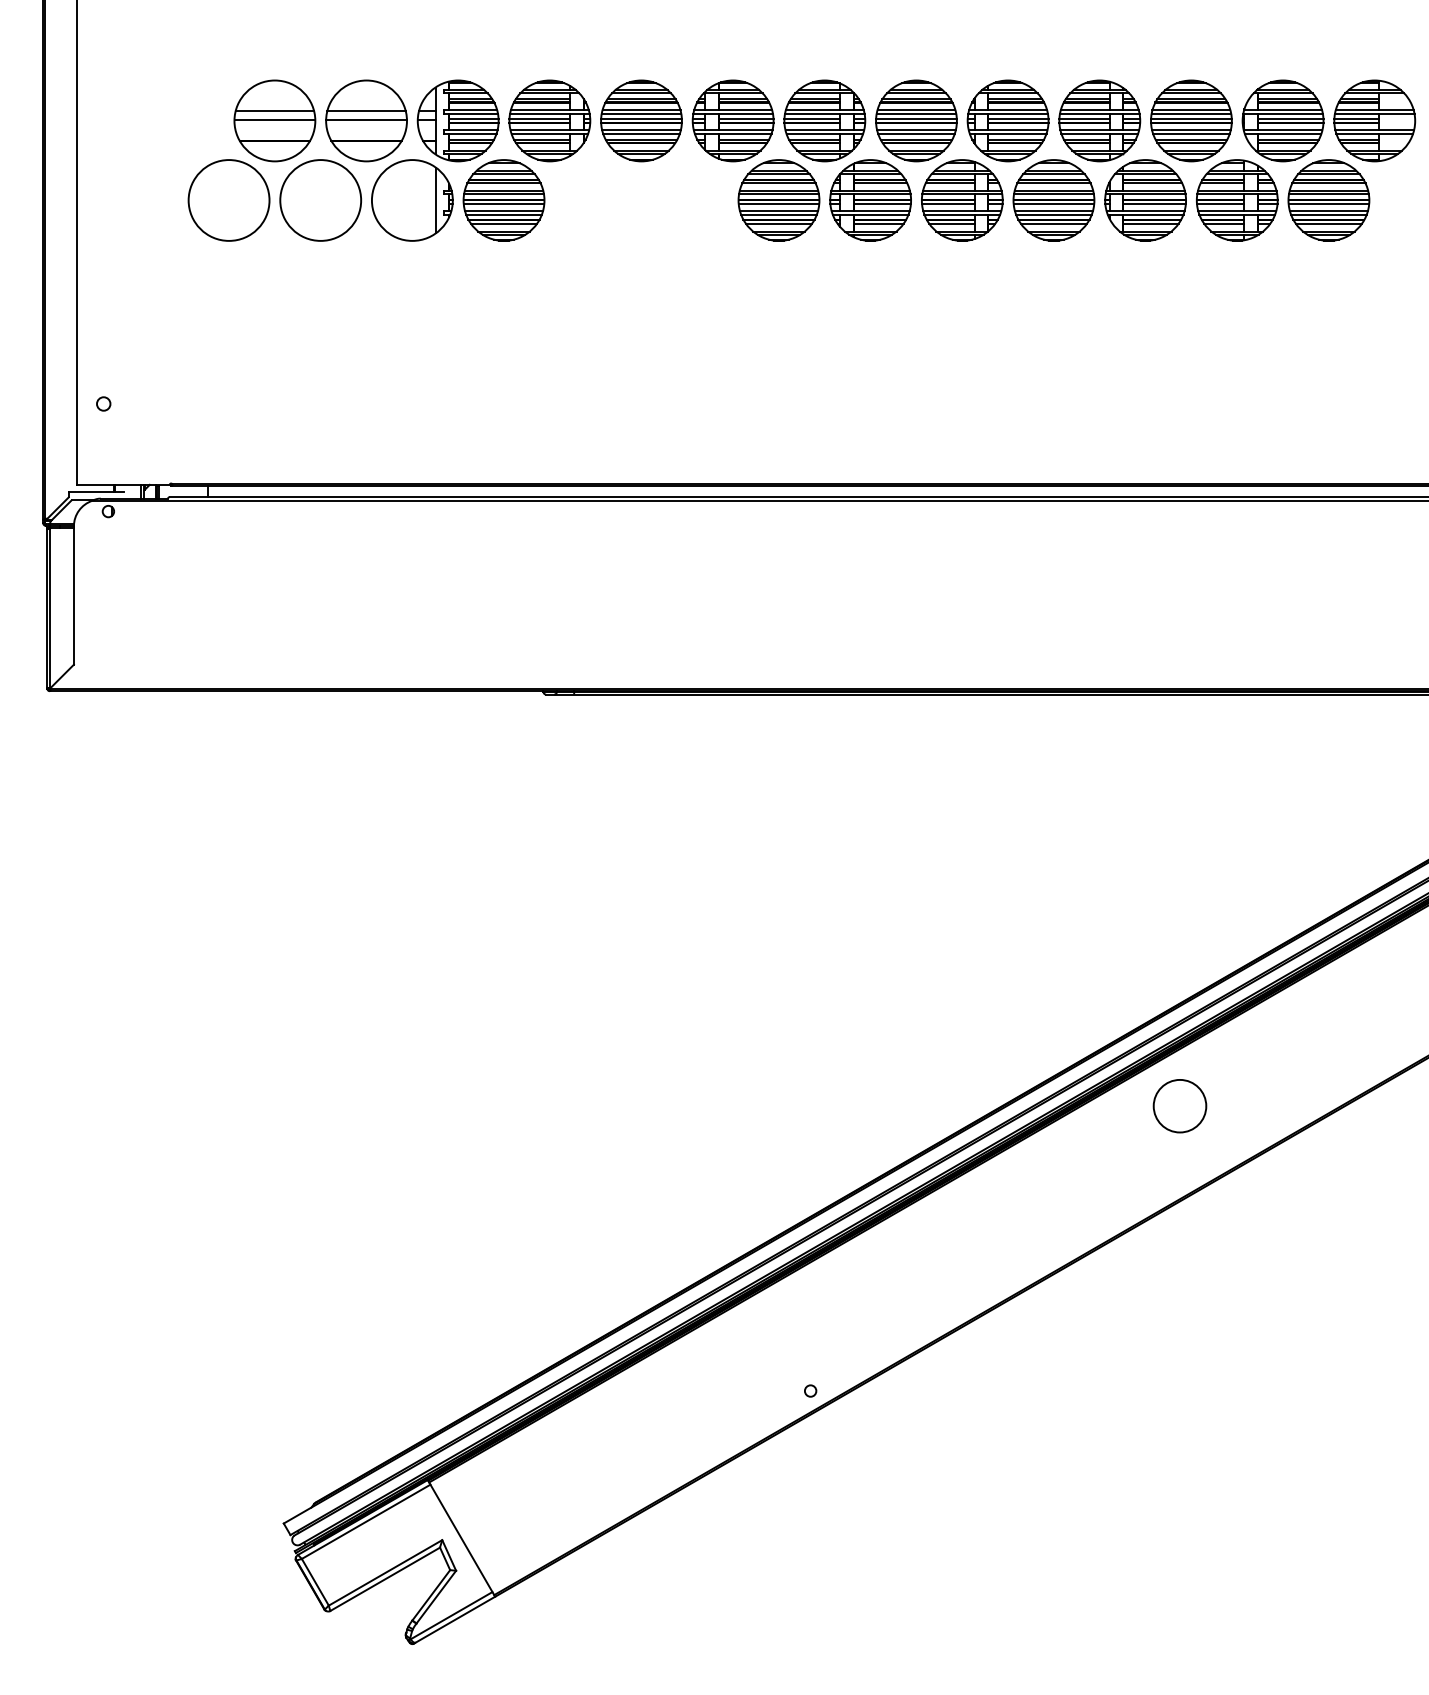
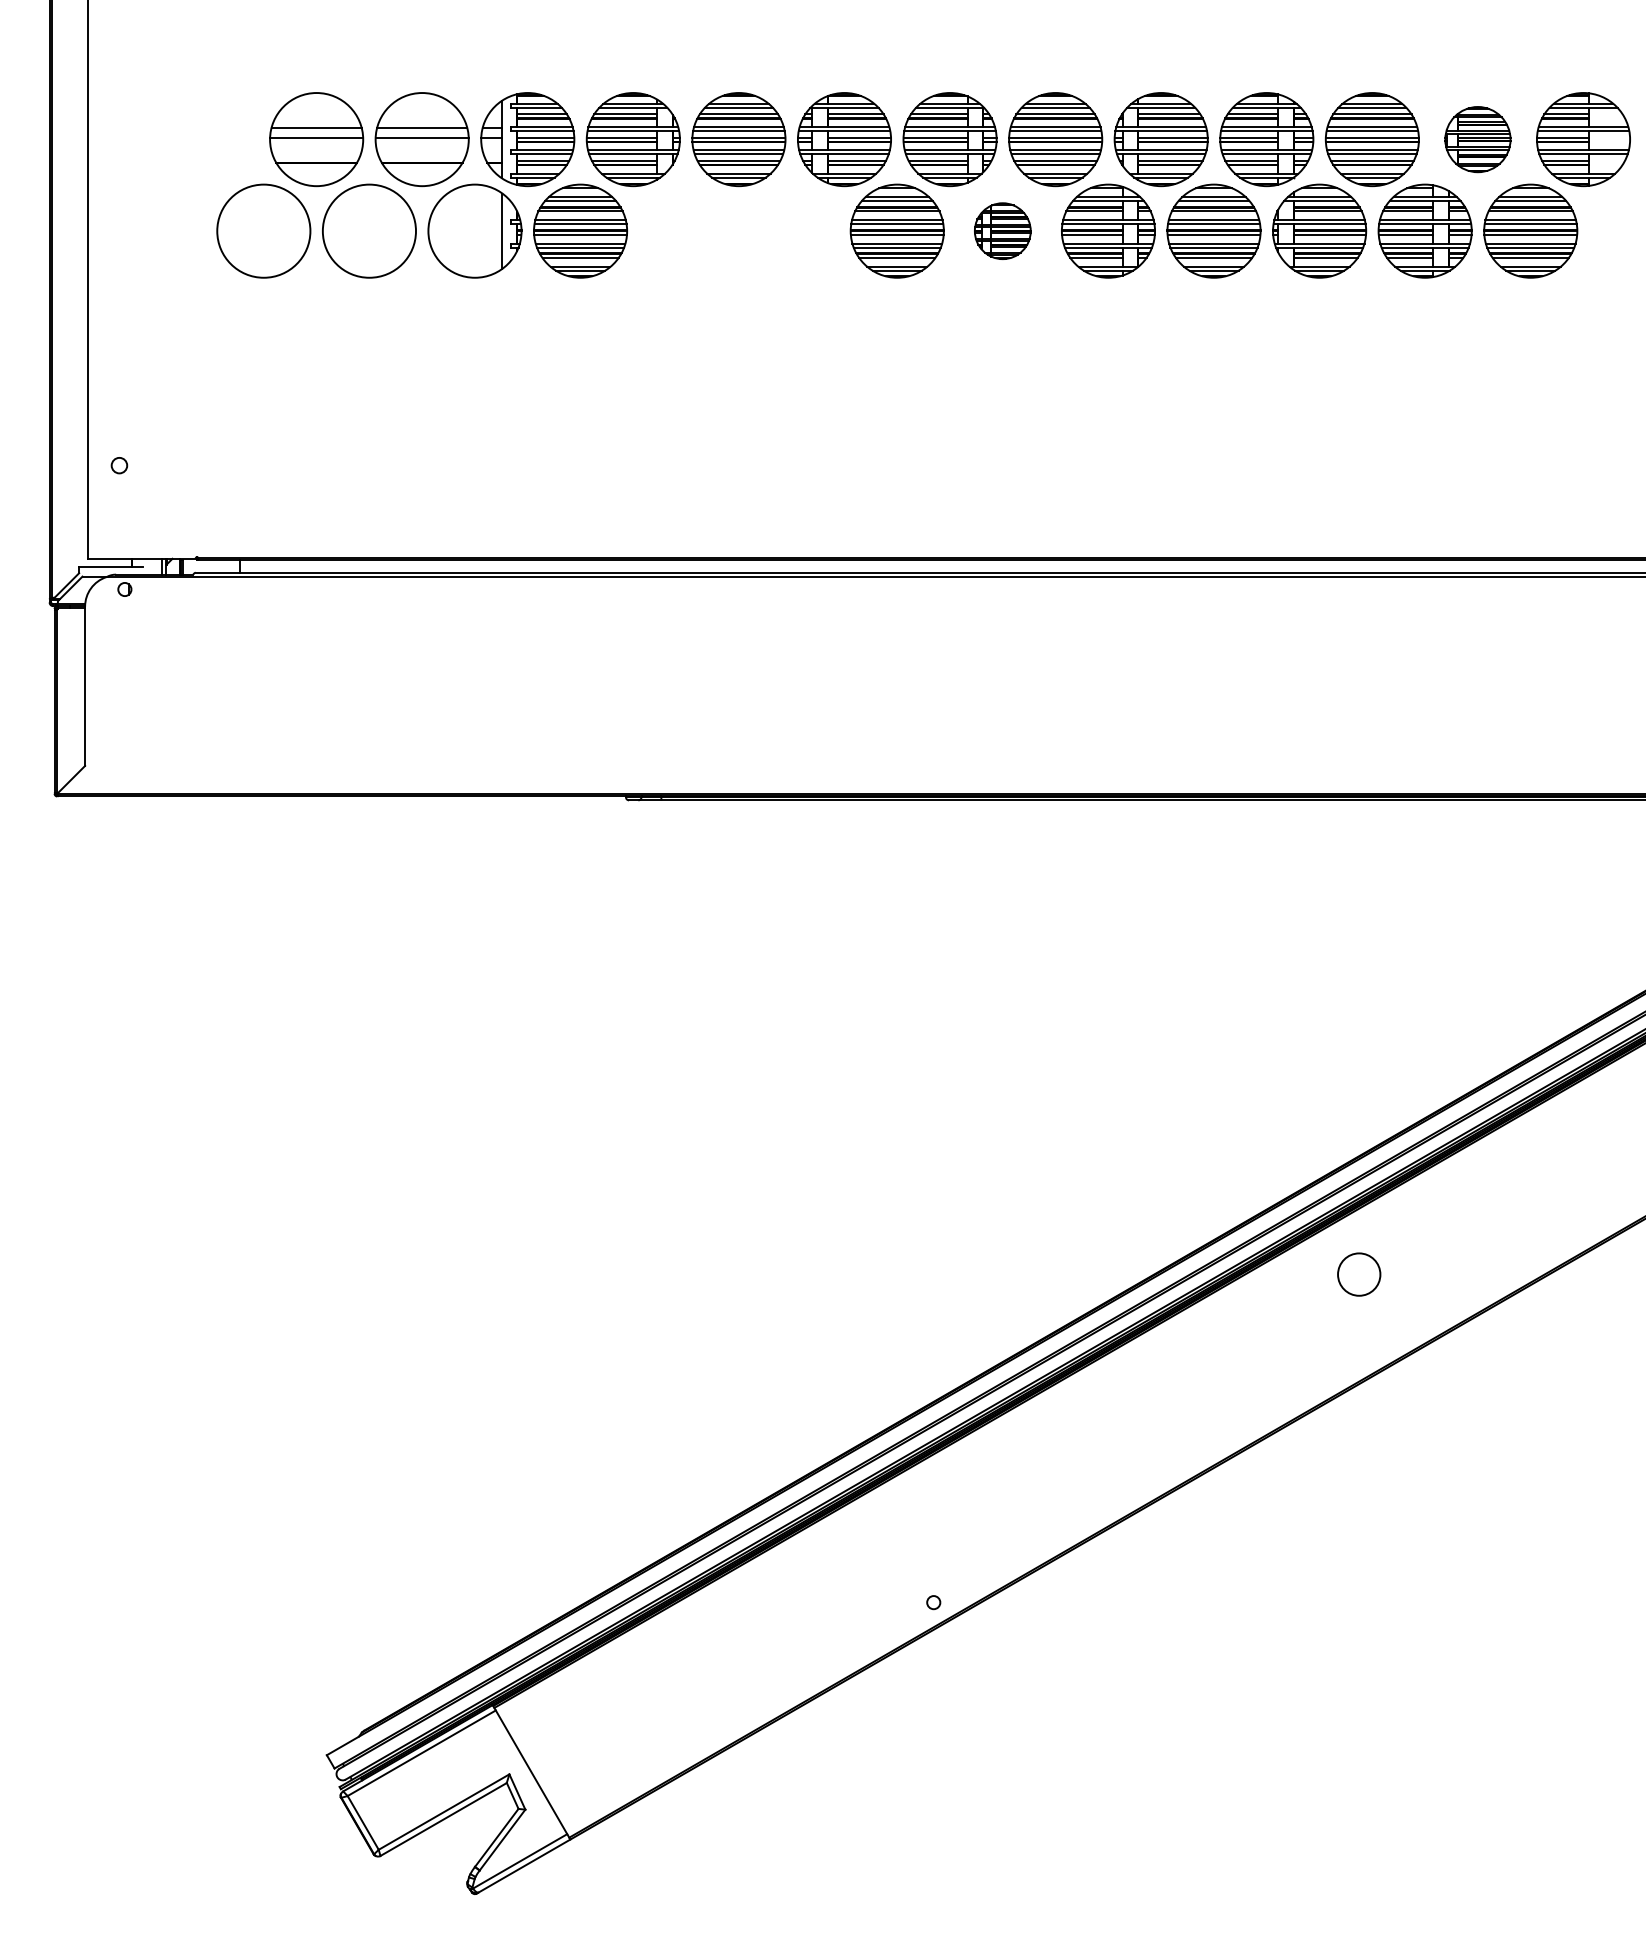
part: (1282, 120) -> (1477, 139), size x0.7
part: (870, 200) -> (1002, 231), size x0.6
circle: (1179, 1106) -> (1358, 1274), size x0.7

